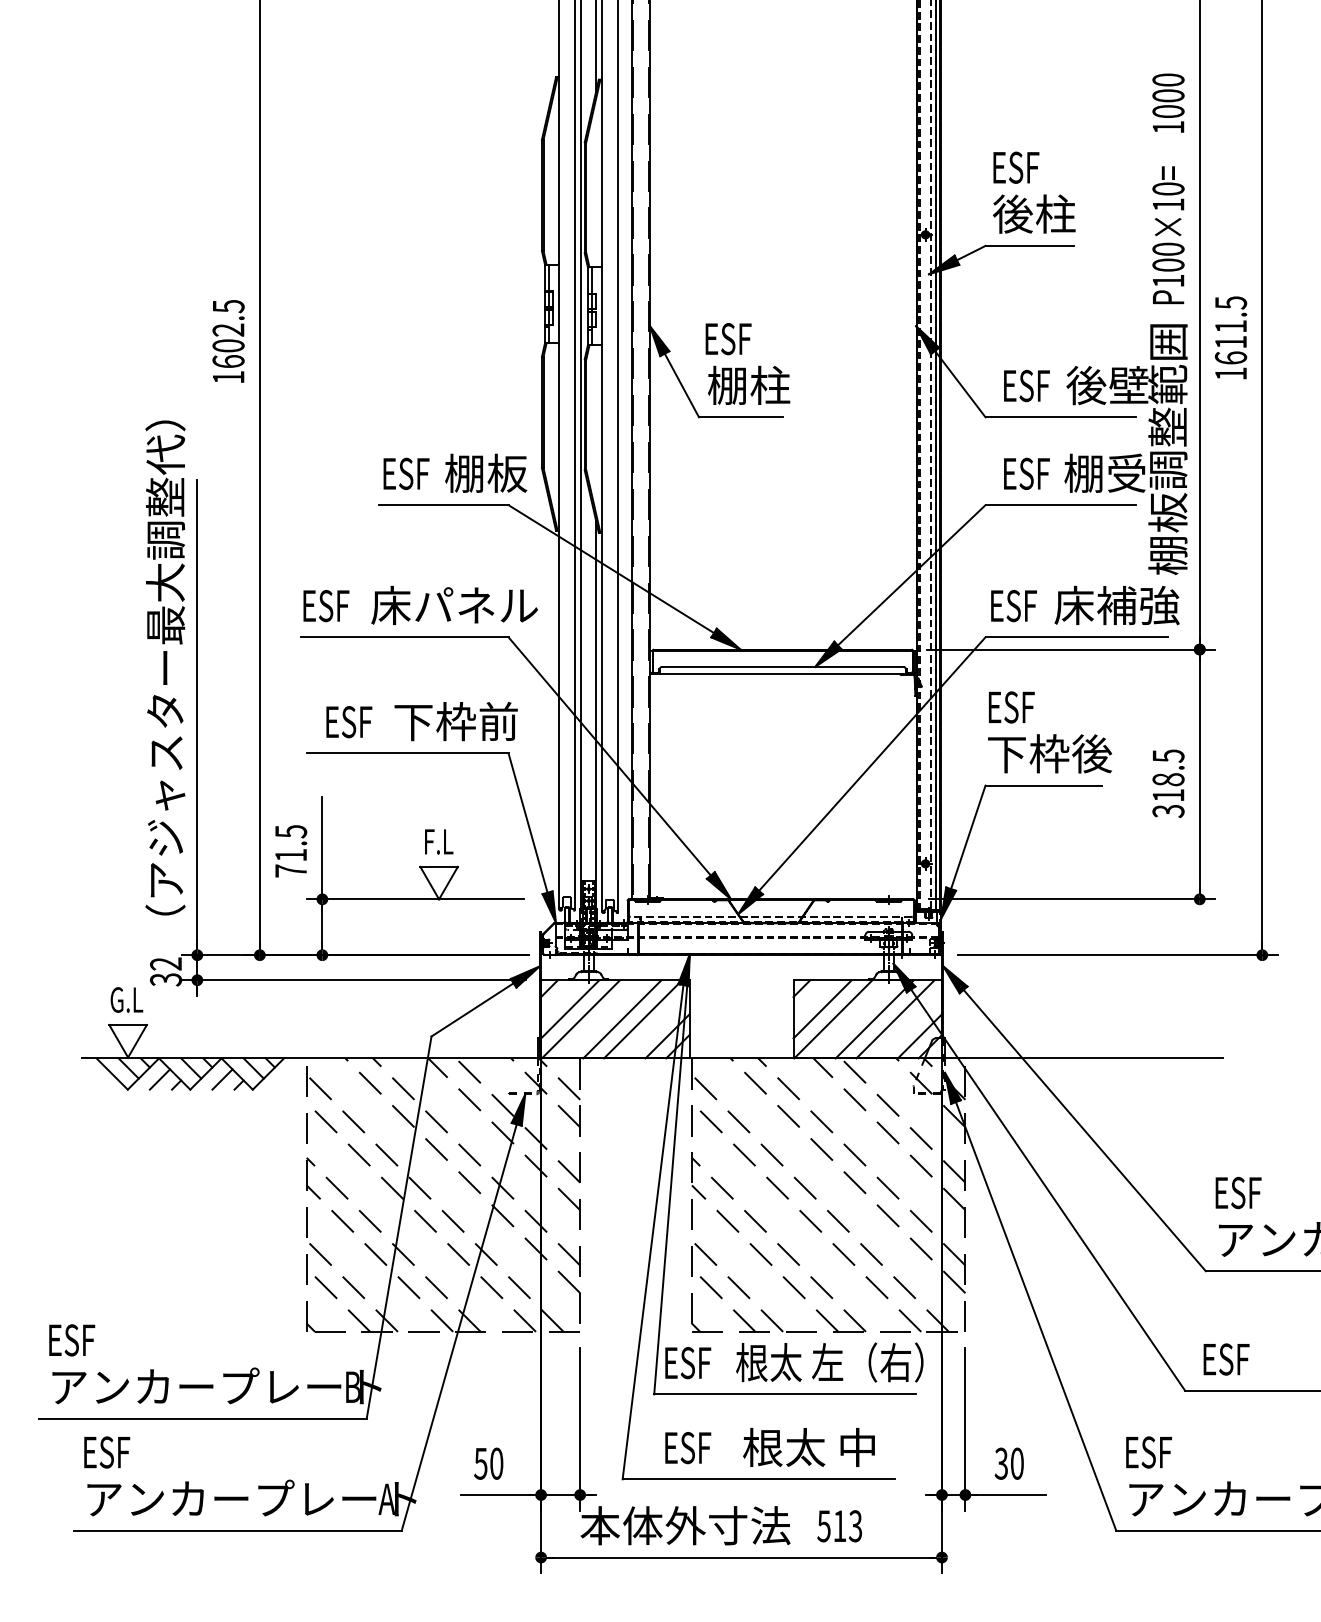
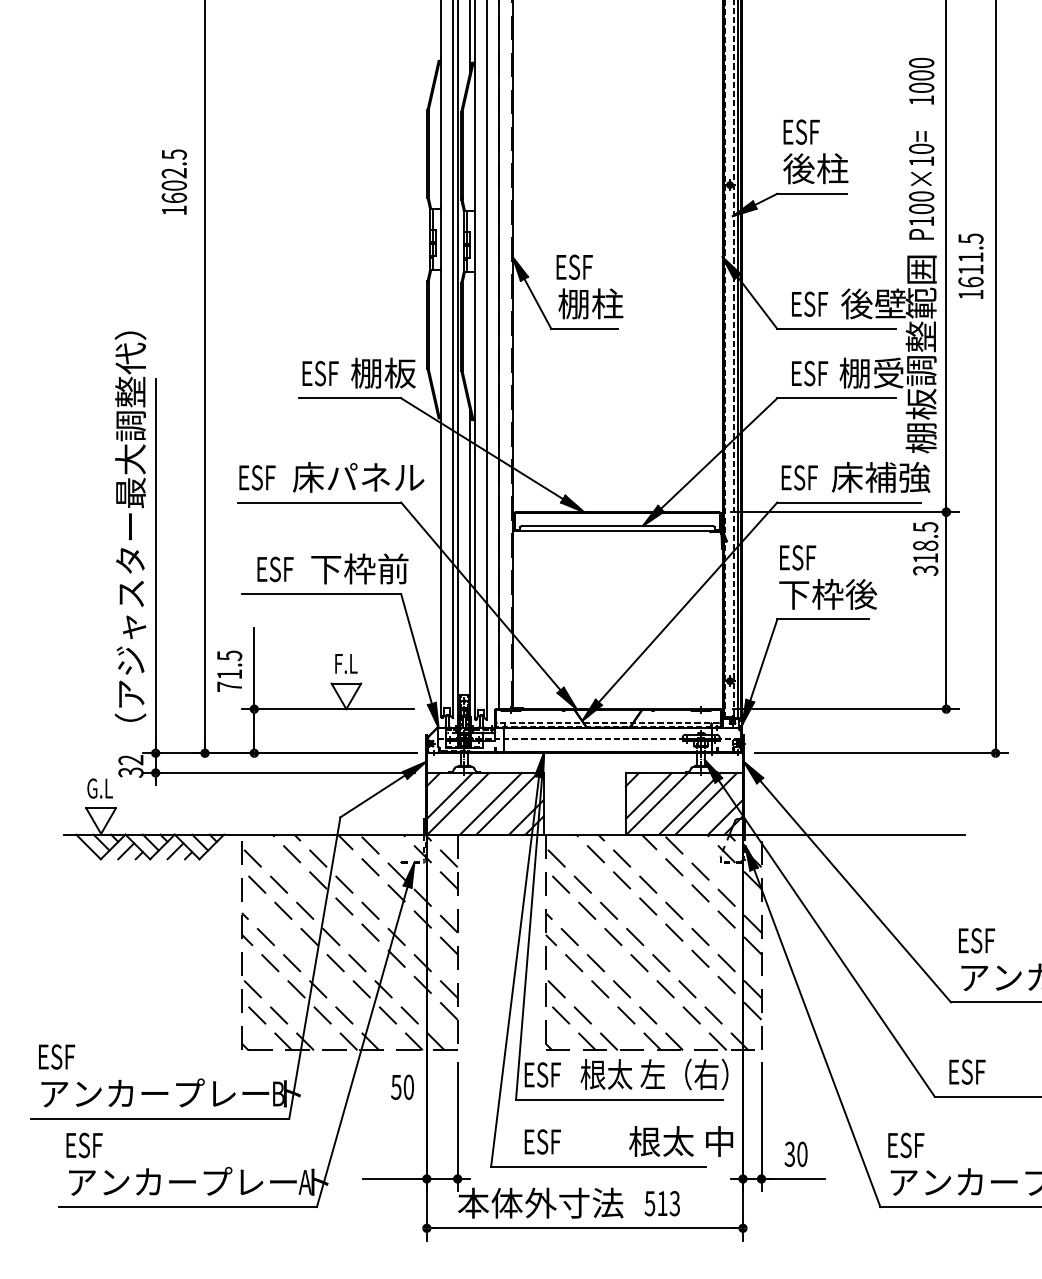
text: (227, 340) -> (173, 181), moved
text: (1168, 783) -> (925, 548), moved
text: (809, 1447) -> (681, 1141), moved
text: (488, 1462) -> (402, 1086), moved

